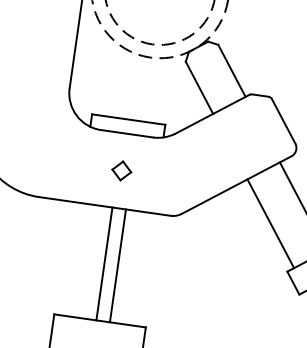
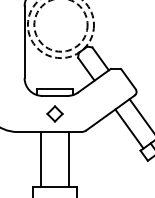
part: (120, 169) -> (54, 113), size x1.67
line: (105, 264) -> (69, 159), moved
line: (117, 266) -> (40, 159), moved

